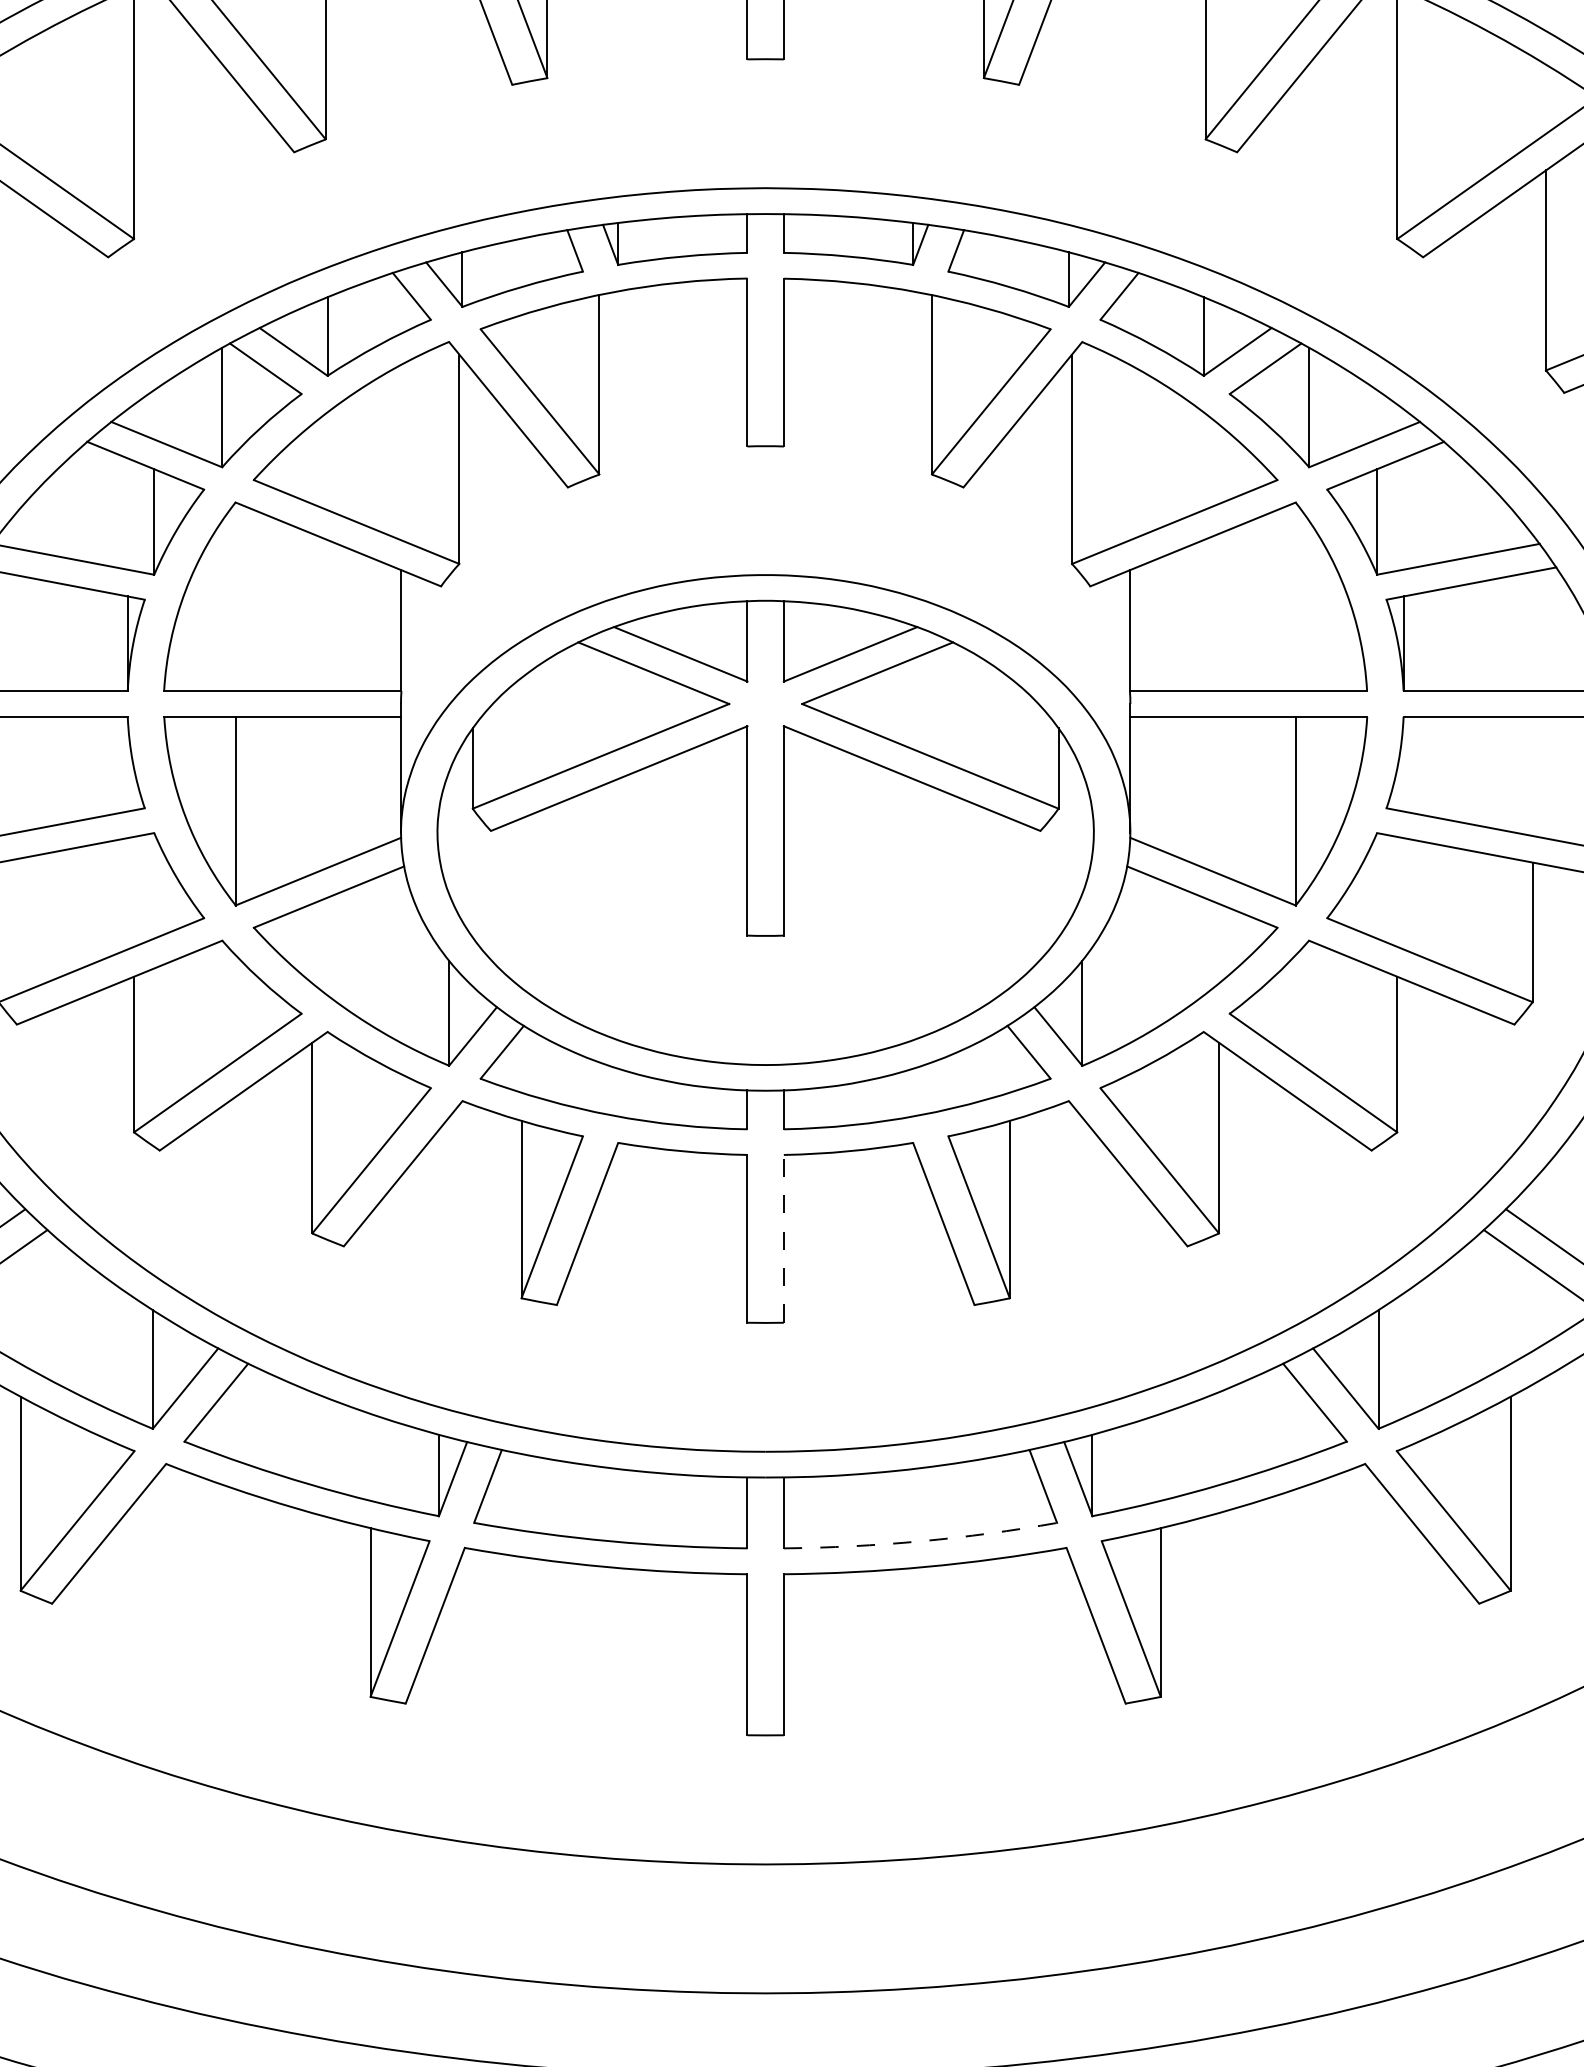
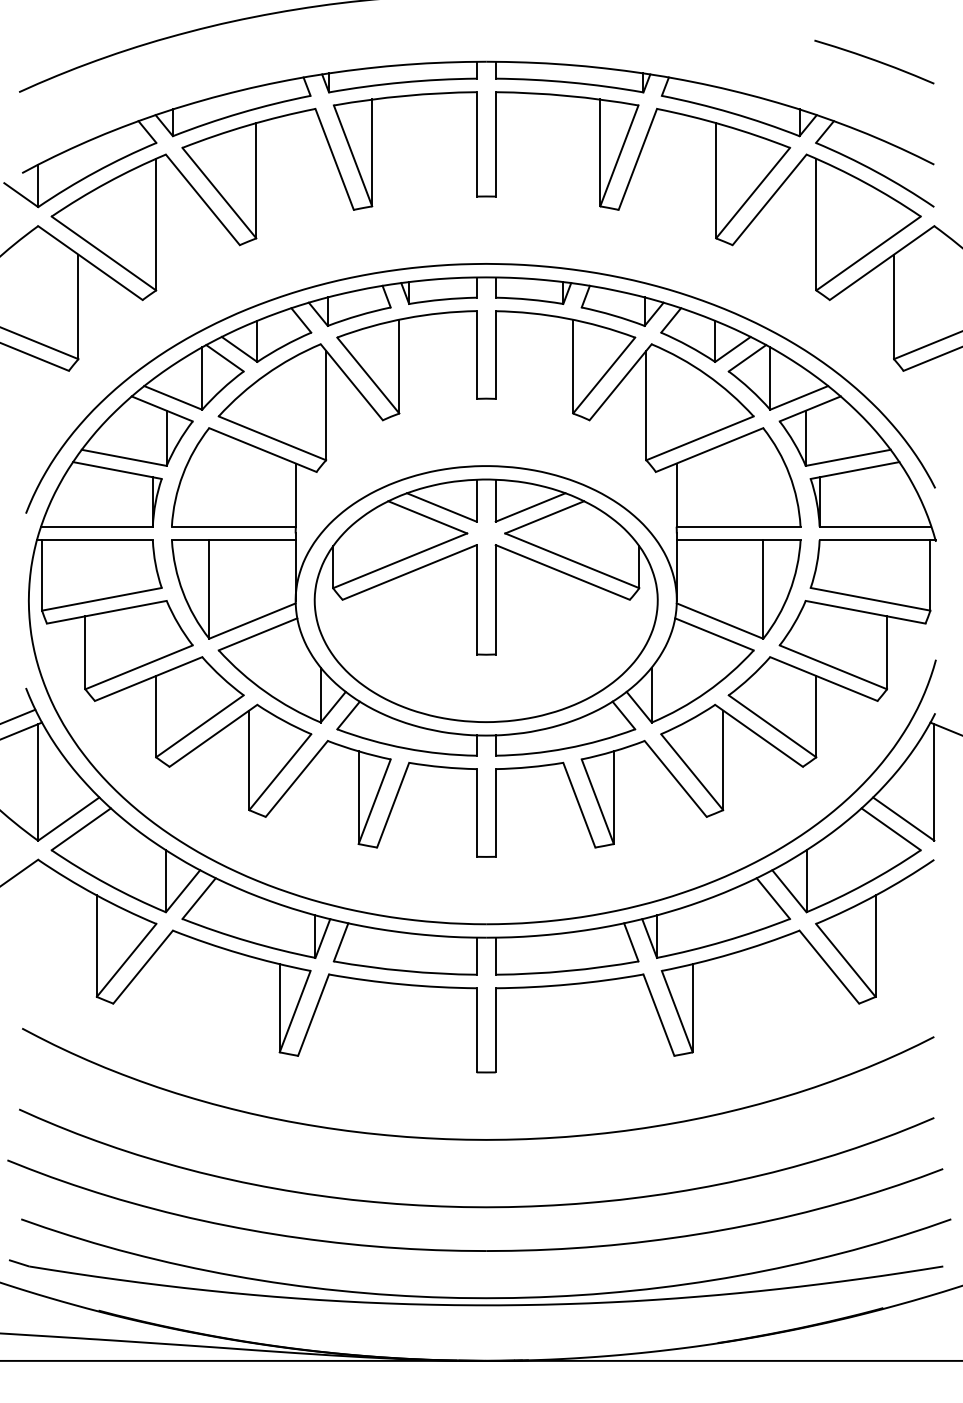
line: (783, 1239) -> (495, 813), dashed -> solid
arc: (921, 1542) -> (567, 971), dashed -> solid

